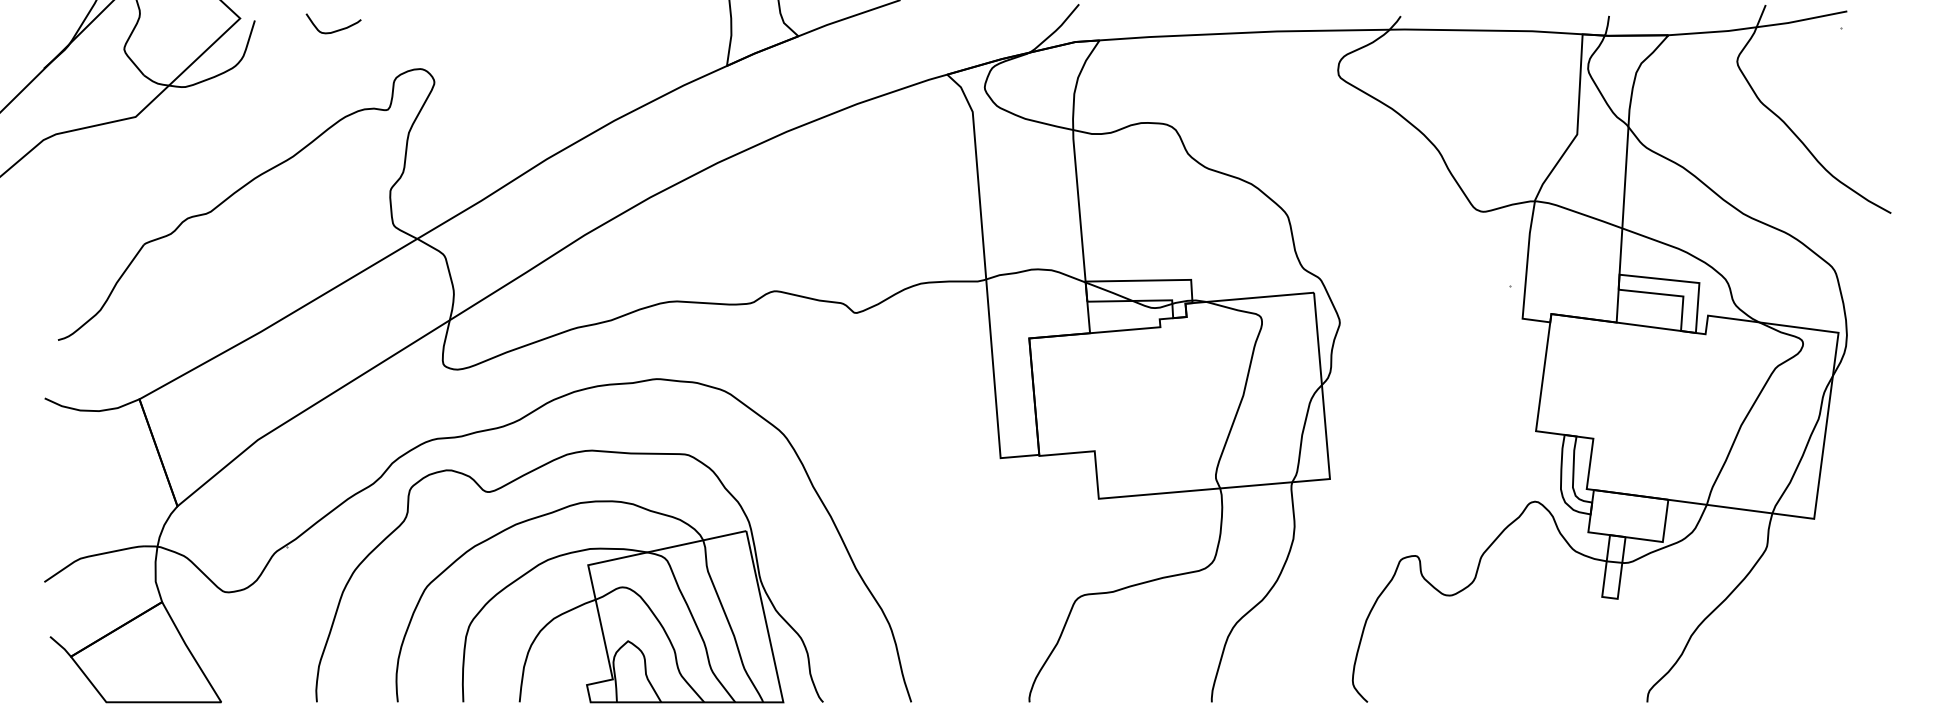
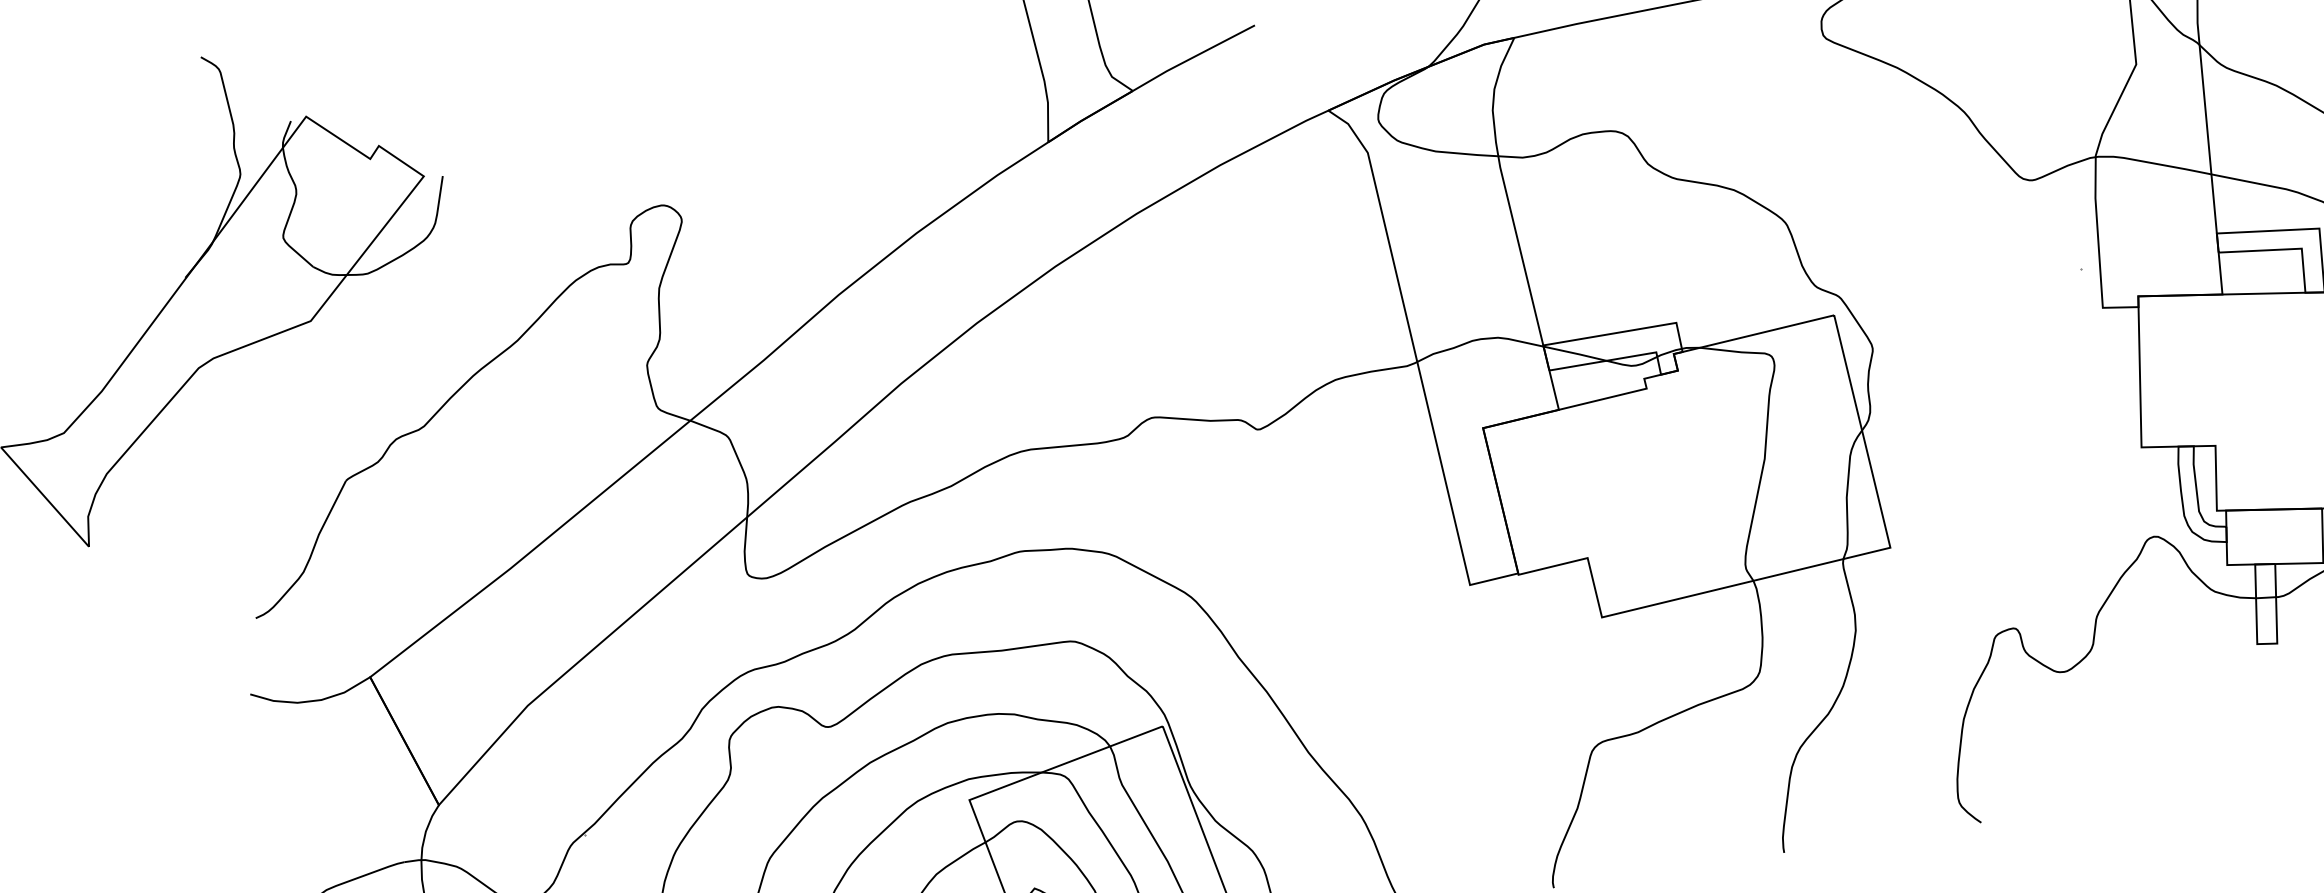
curve: (334, 30) -> (545, 173), removed

